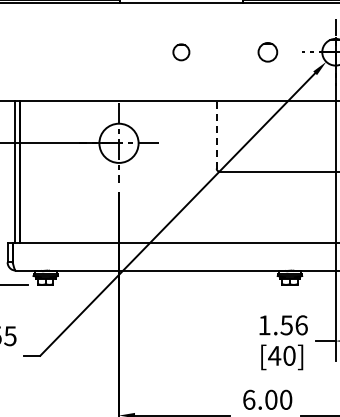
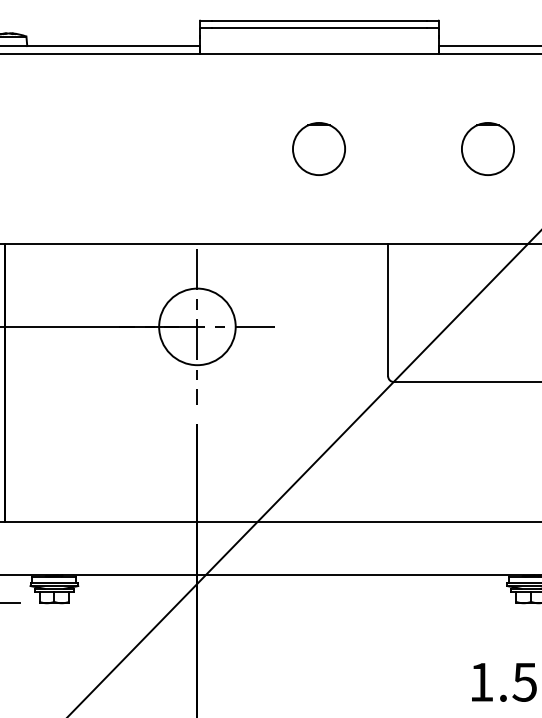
circle: (181, 52) -> (319, 149), size x1.67
part: (267, 52) -> (487, 149), size x1.43
line: (216, 134) -> (387, 309), dashed -> solid

